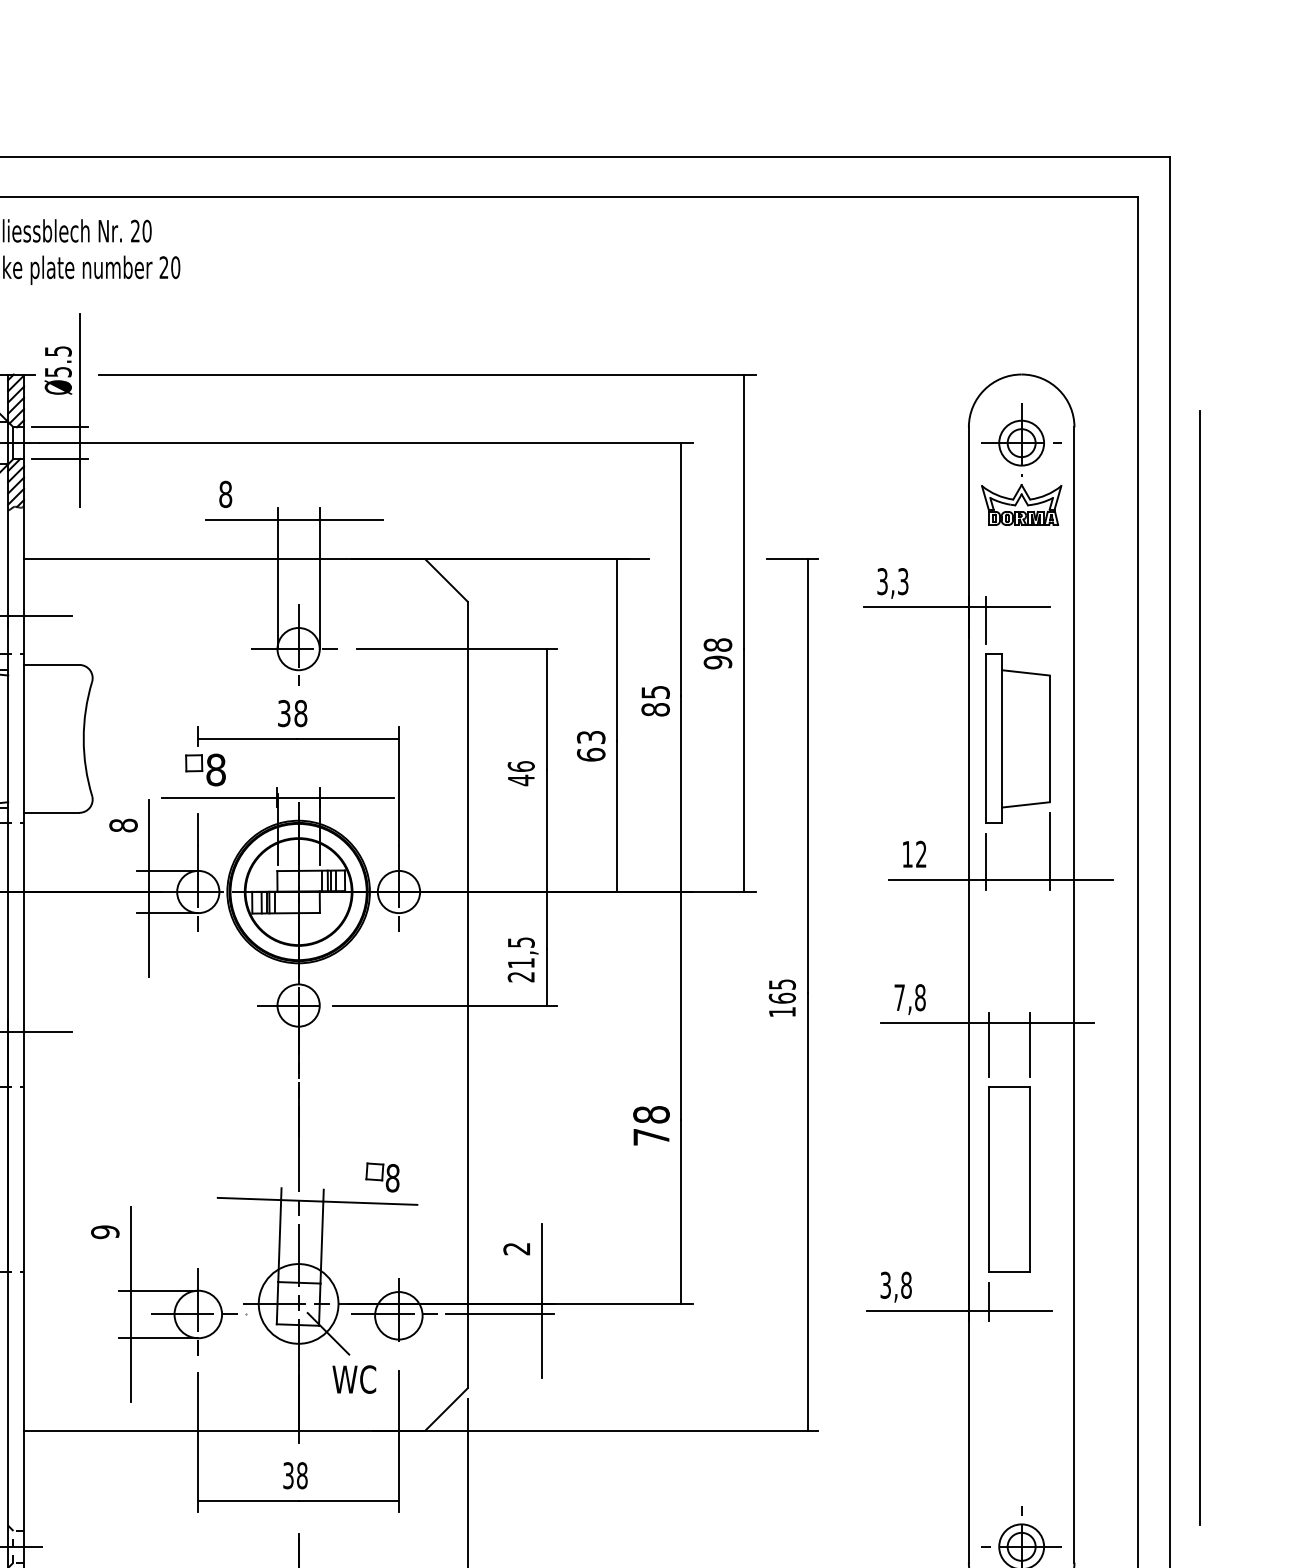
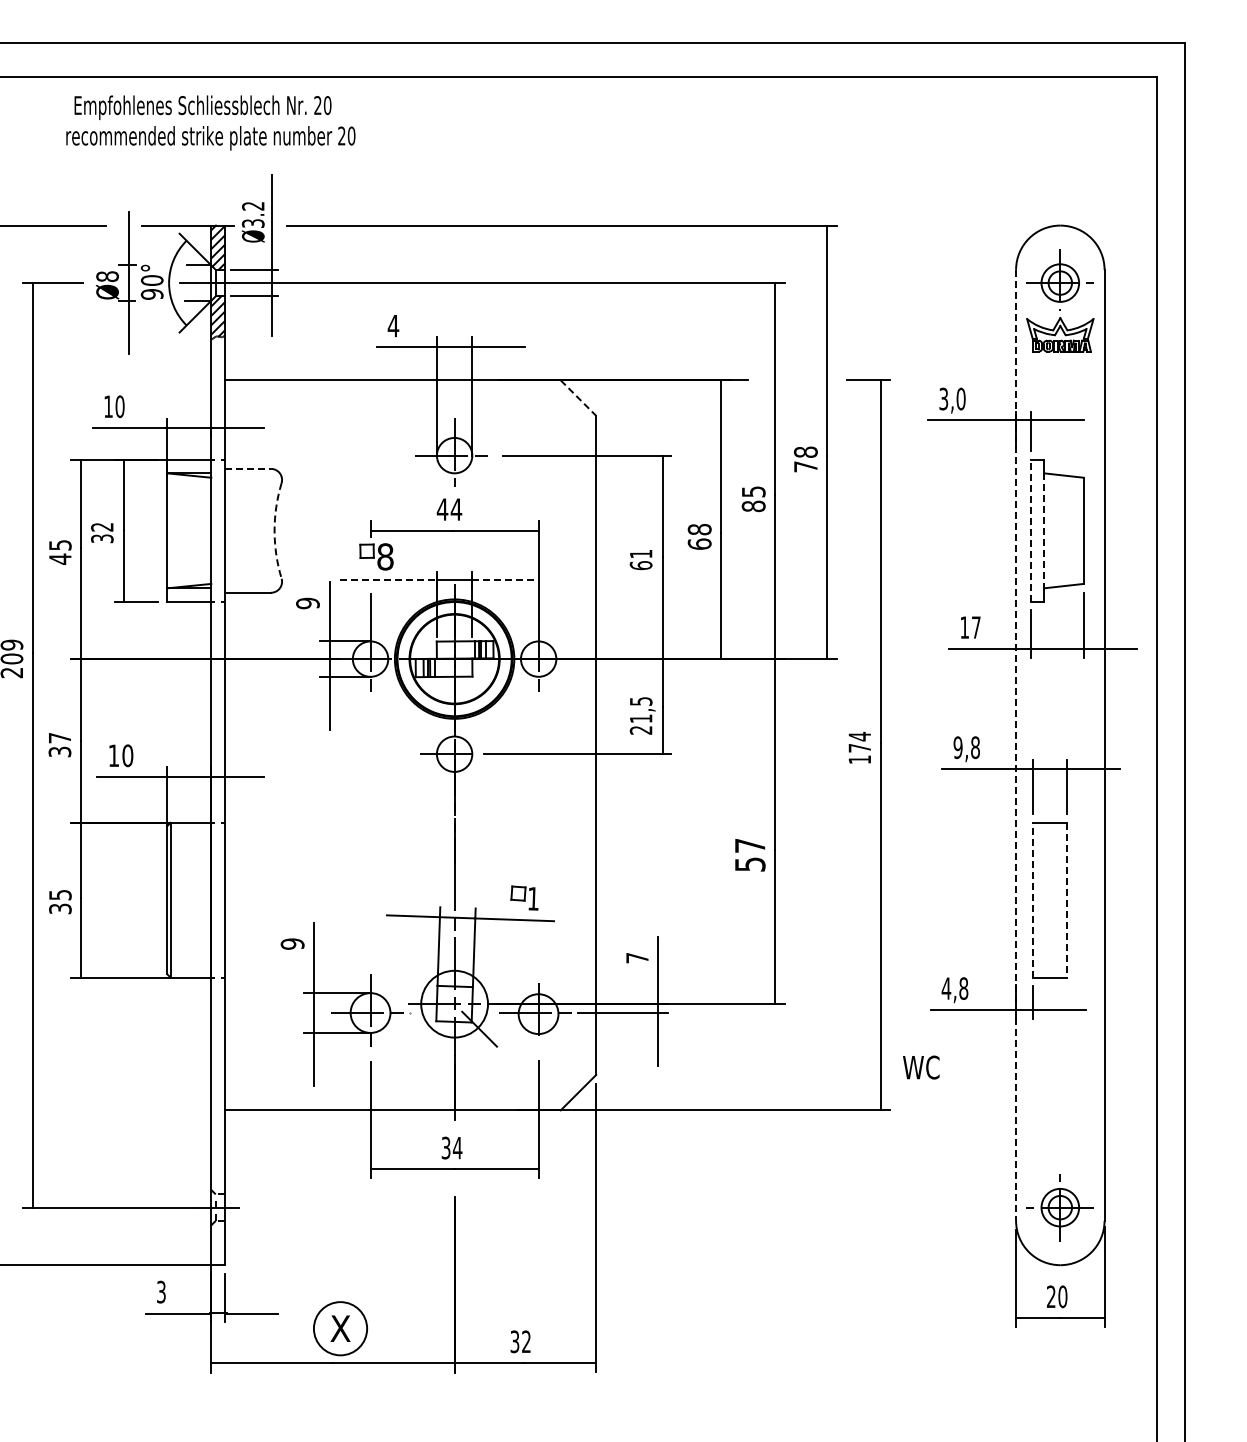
text: (58, 361) -> (253, 214), Ø5.5 -> Ø3.2
text: (225, 493) -> (393, 325), 8 -> 4
line: (446, 580) -> (578, 398), solid -> dashed
text: (902, 580) -> (960, 398), 3,3 -> 3,0
text: (717, 662) -> (805, 466), 98 -> 78
line: (52, 664) -> (248, 468), solid -> dashed
text: (292, 713) -> (449, 509), 38 -> 44
text: (590, 737) -> (699, 529), 63 -> 68
arc: (83, 738) -> (274, 530), solid -> dashed
line: (986, 738) -> (1030, 530), solid -> dashed
line: (1001, 738) -> (1043, 530), solid -> dashed
text: (520, 773) -> (640, 559), 46 -> 61
line: (220, 798) -> (389, 580), solid -> dashed
line: (356, 798) -> (503, 580), solid -> dashed
text: (123, 825) -> (307, 603), 8 -> 9
text: (921, 854) -> (976, 627), 12 -> 17
line: (1199, 967) -> (1209, 722), removed
text: (781, 990) -> (859, 741), 165 -> 174
line: (969, 995) -> (1016, 745), solid -> dashed
text: (898, 997) -> (957, 747), 7,8 -> 9,8
text: (650, 1125) -> (749, 854), 78 -> 57
text: (392, 1177) -> (533, 898), 8 -> 1
line: (988, 1178) -> (1032, 899), solid -> dashed
line: (1030, 1180) -> (1067, 900), solid -> dashed
text: (516, 1249) -> (637, 958), 2 -> 7
text: (885, 1285) -> (946, 988), 3,8 -> 4,8
text: (354, 1379) -> (921, 1067), moved
text: (302, 1474) -> (457, 1147), 38 -> 34

